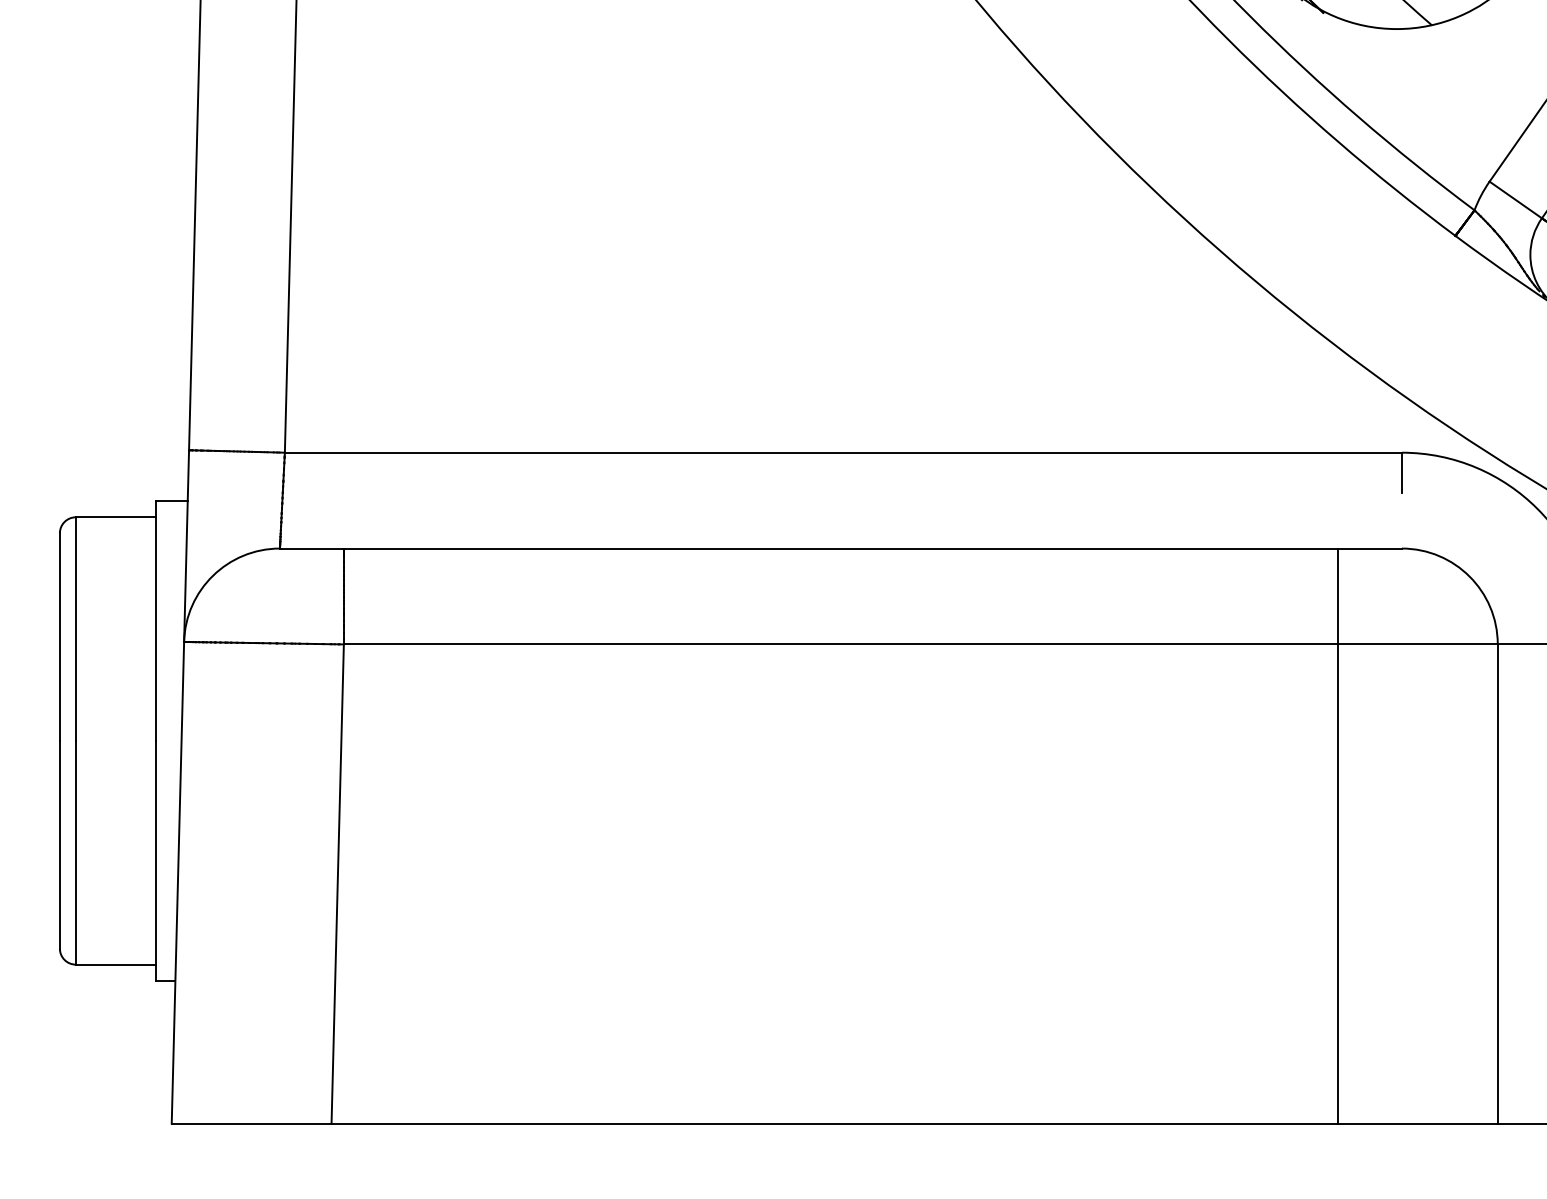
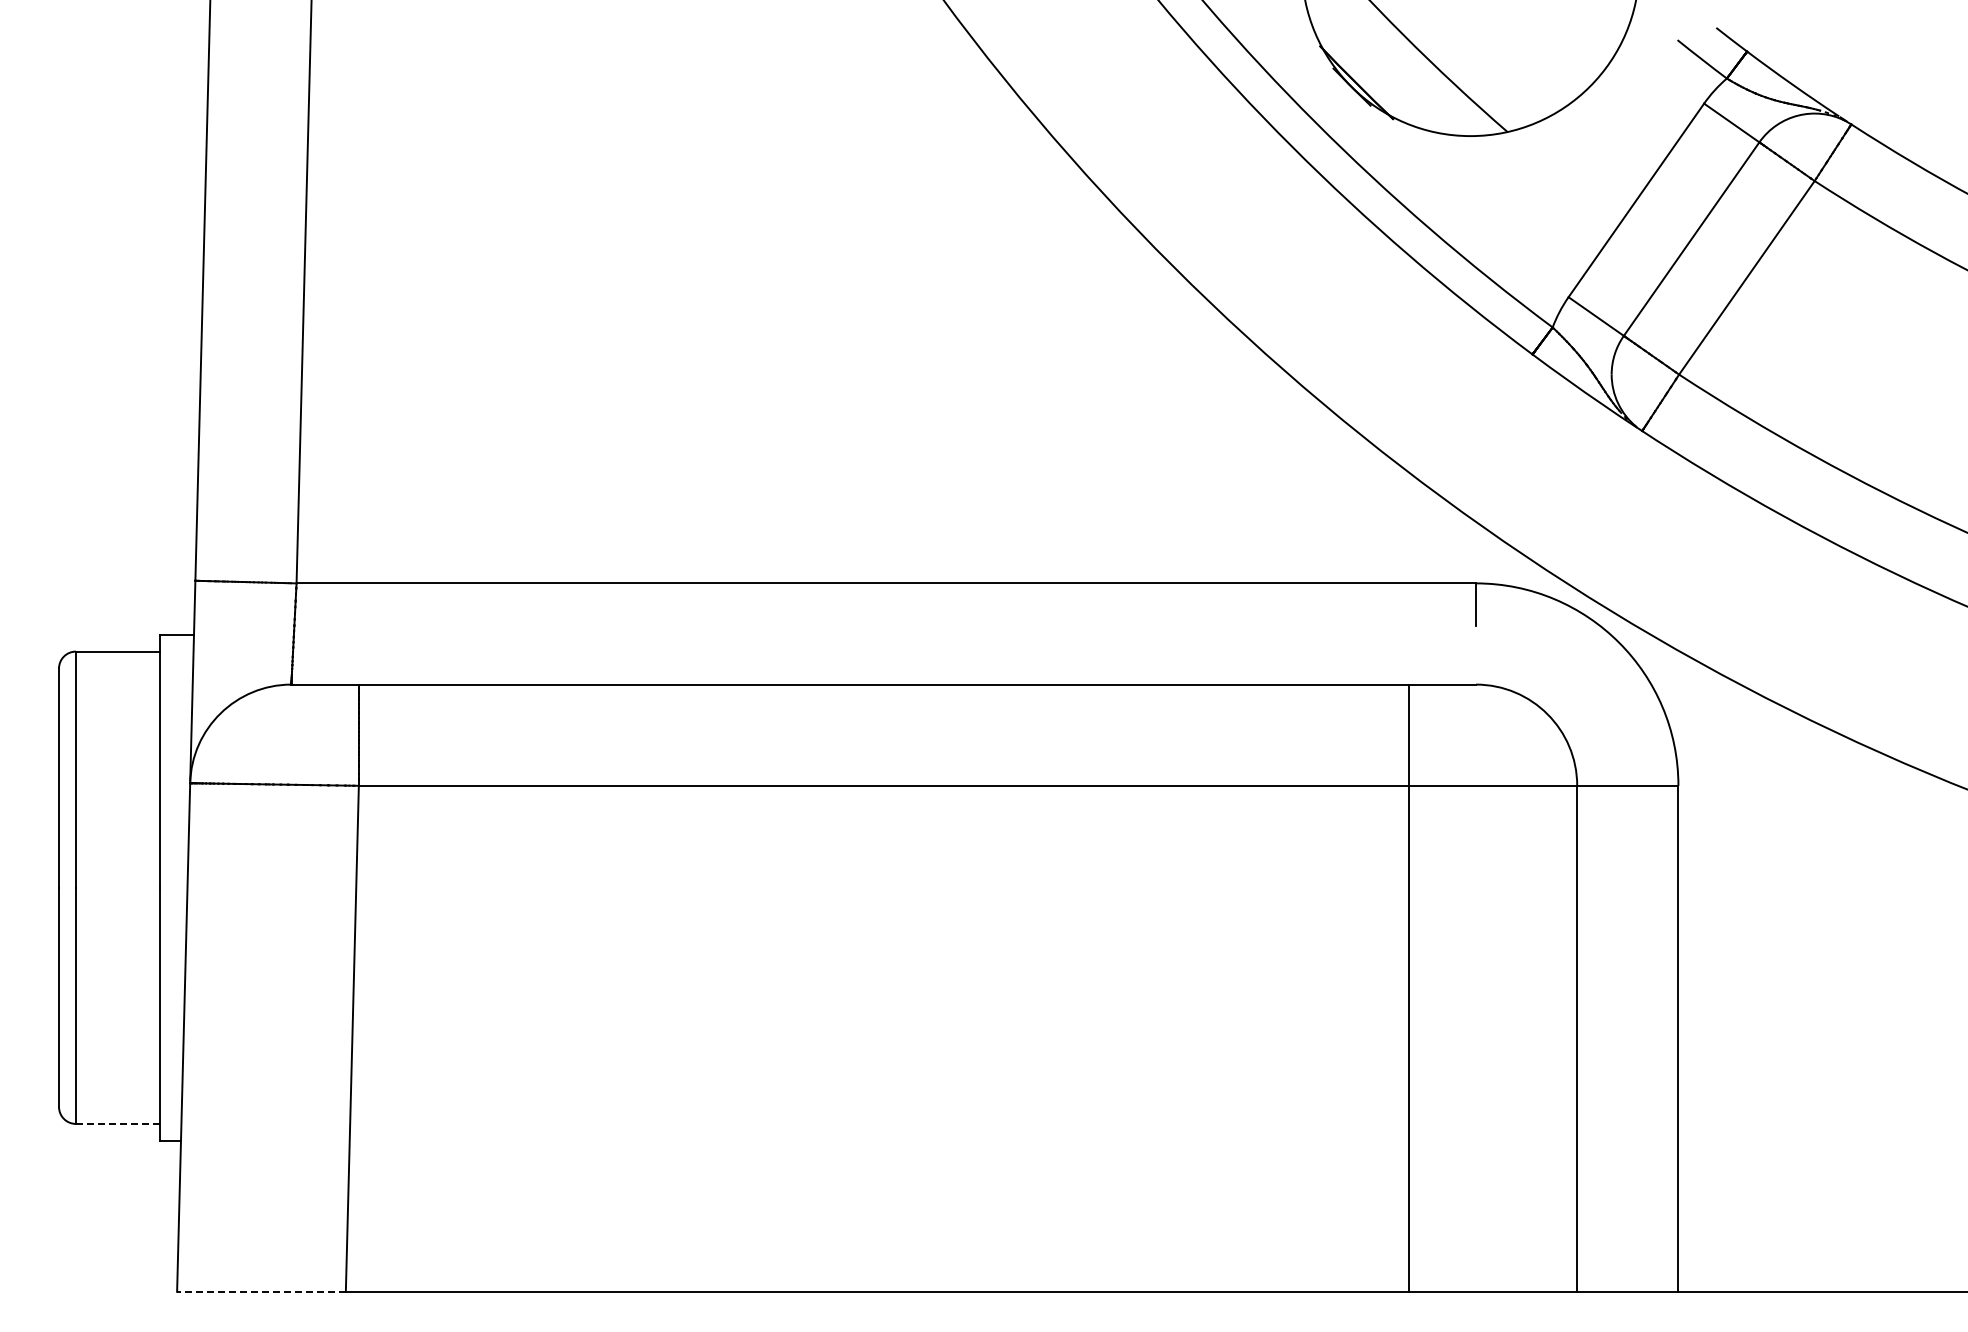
line: (115, 964) -> (117, 1123), solid -> dashed
line: (250, 1123) -> (260, 1291), solid -> dashed

